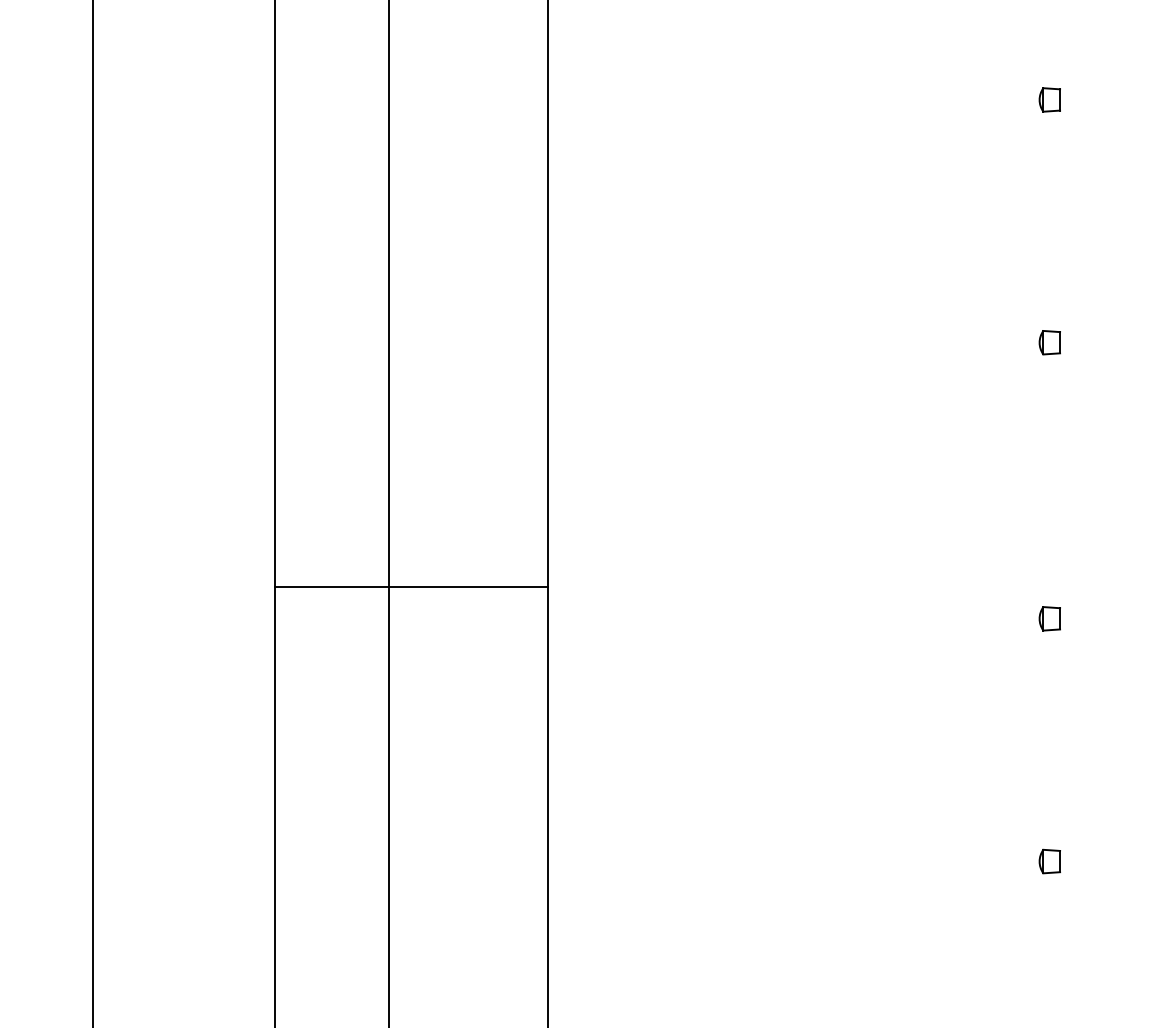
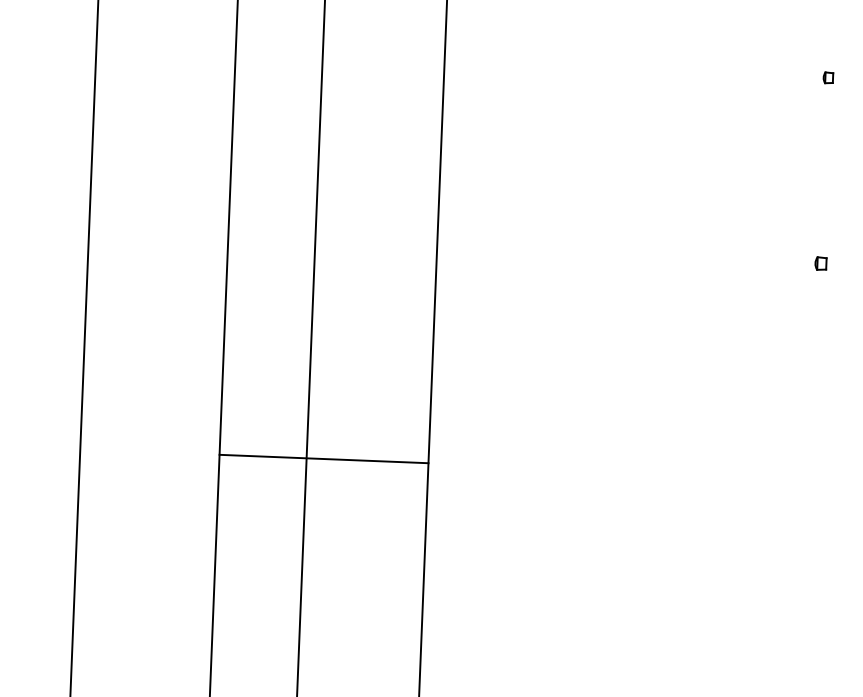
part: (1049, 99) -> (828, 77), size x0.6
part: (1049, 342) -> (820, 263), size x0.7
line: (411, 586) -> (324, 458), moved
part: (1049, 618) -> (812, 474), removed
part: (1049, 861) -> (804, 660), removed

